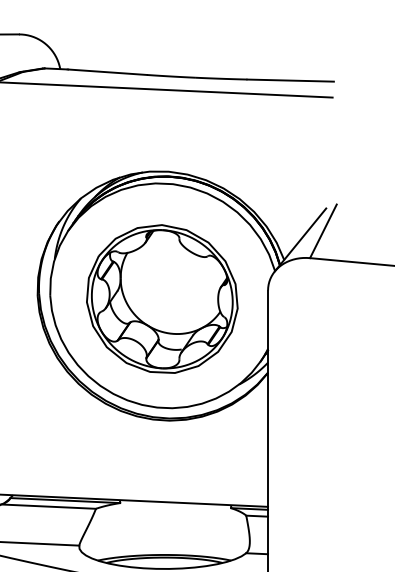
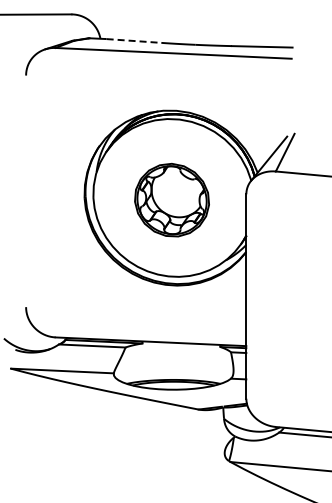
line: (108, 72) -> (134, 41), solid -> dashed
part: (161, 298) -> (171, 199), size x0.7

